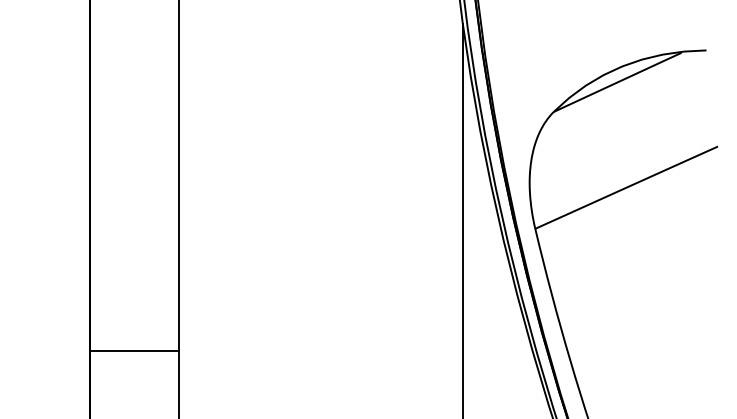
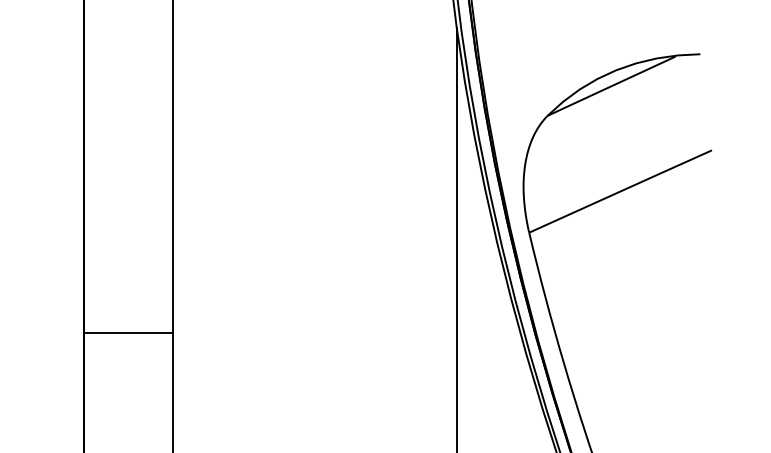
line: (134, 351) -> (128, 333), moved

